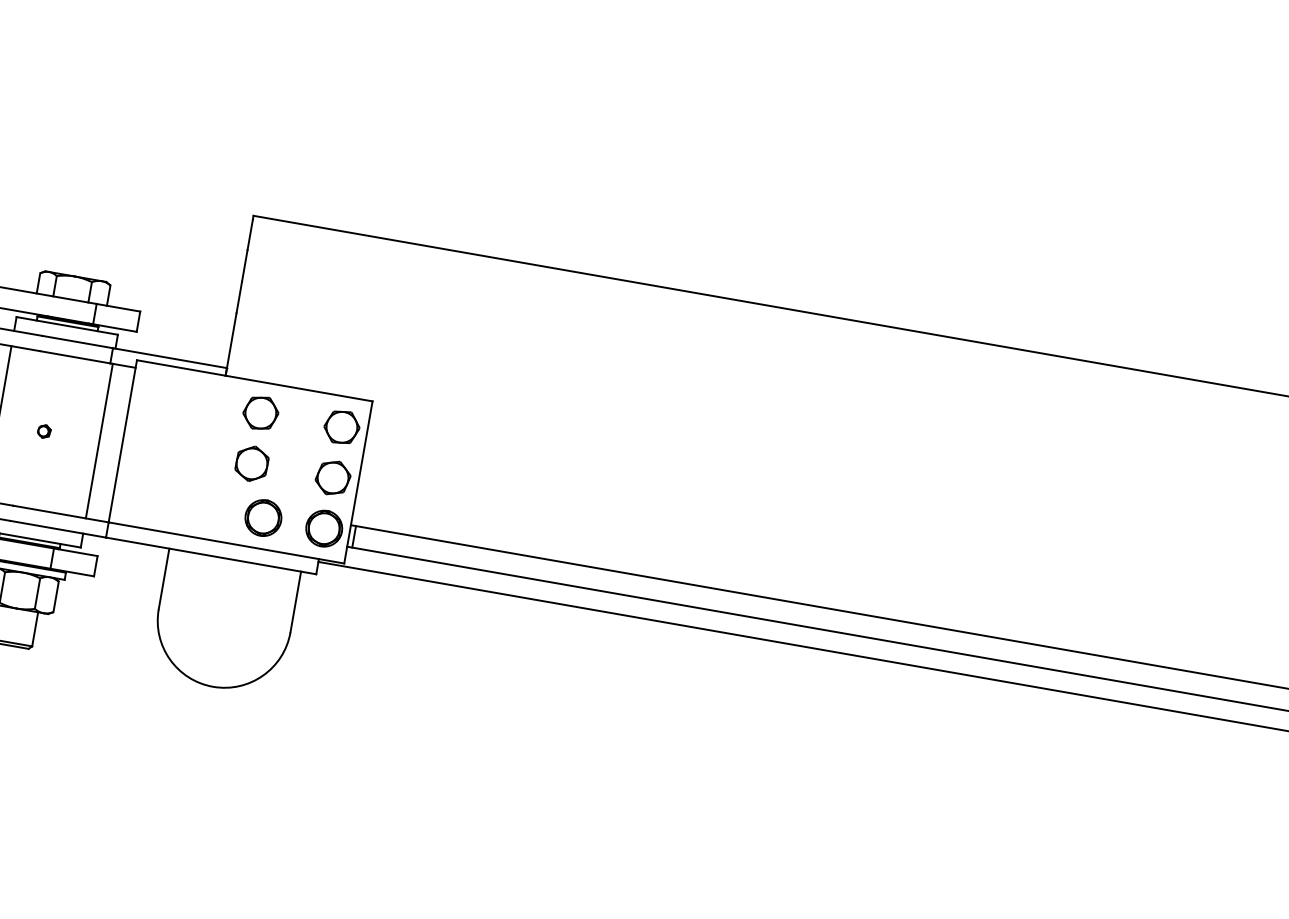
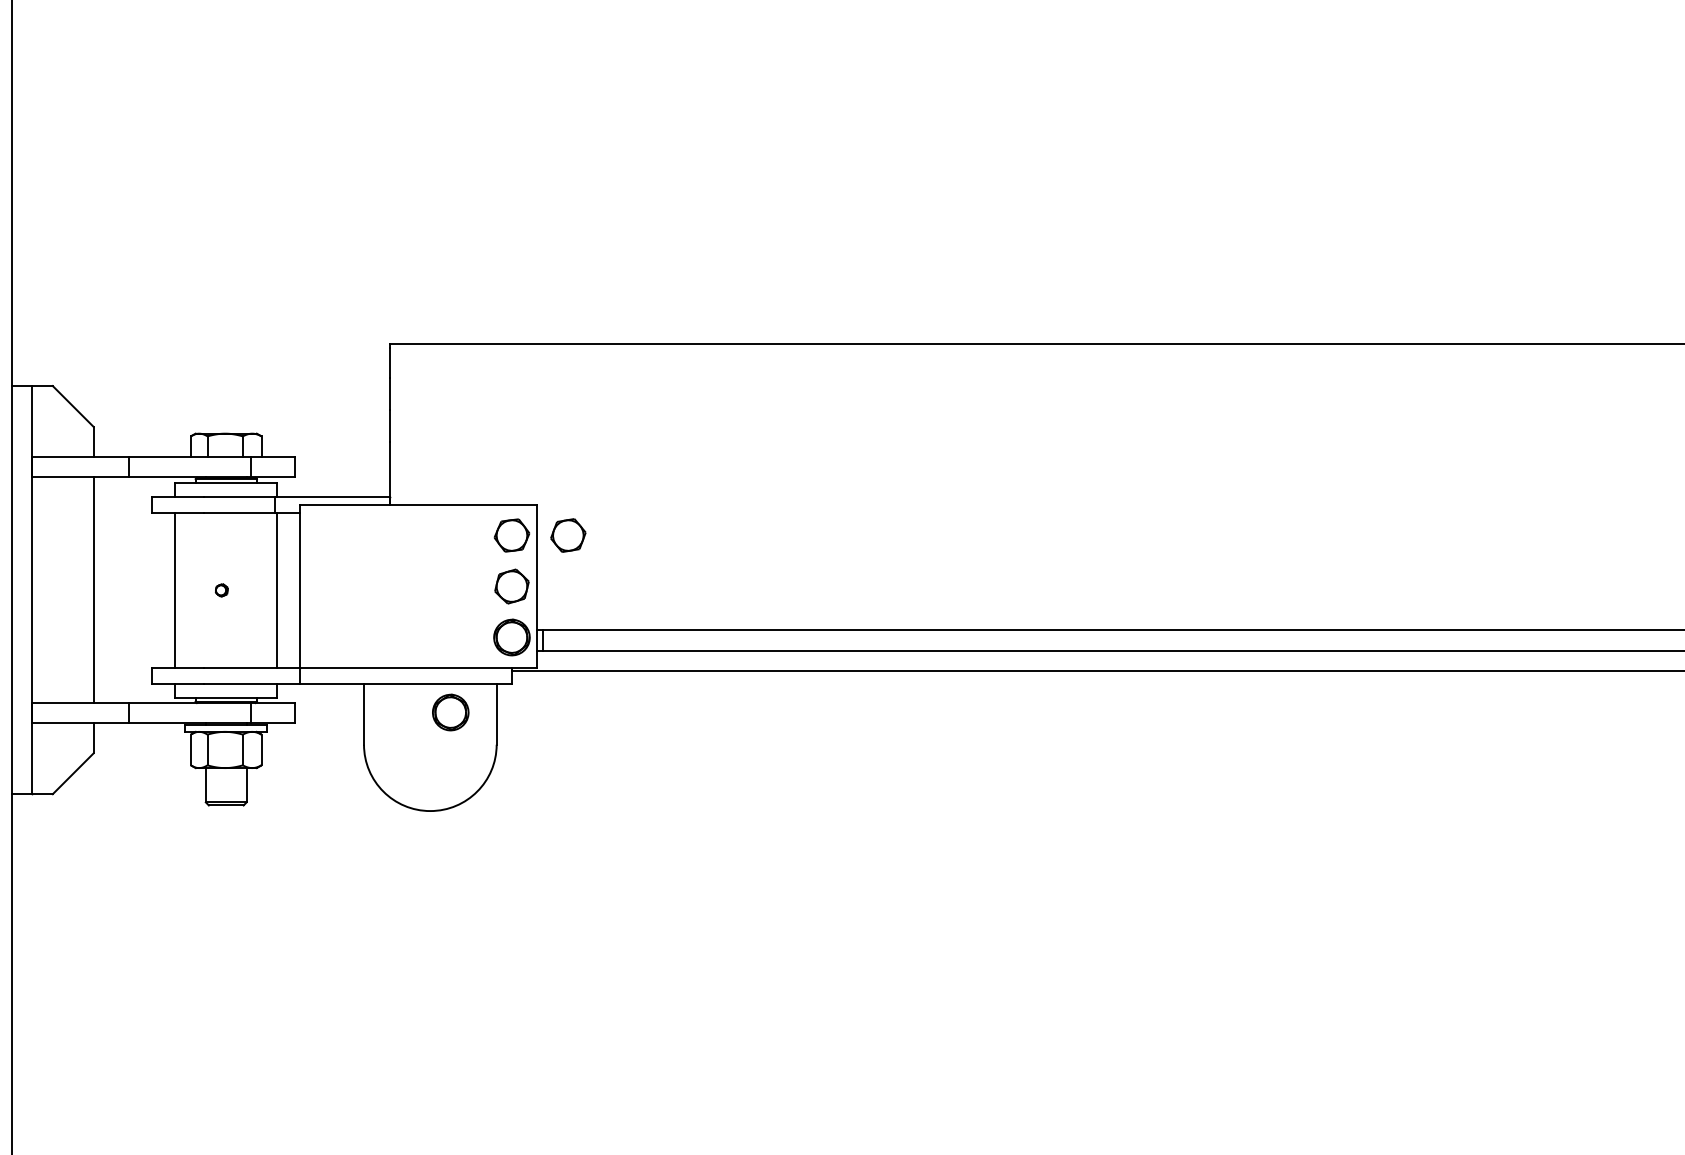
part: (261, 413) -> (568, 535), moved
part: (252, 463) -> (430, 586), removed
part: (263, 517) -> (450, 712), moved

